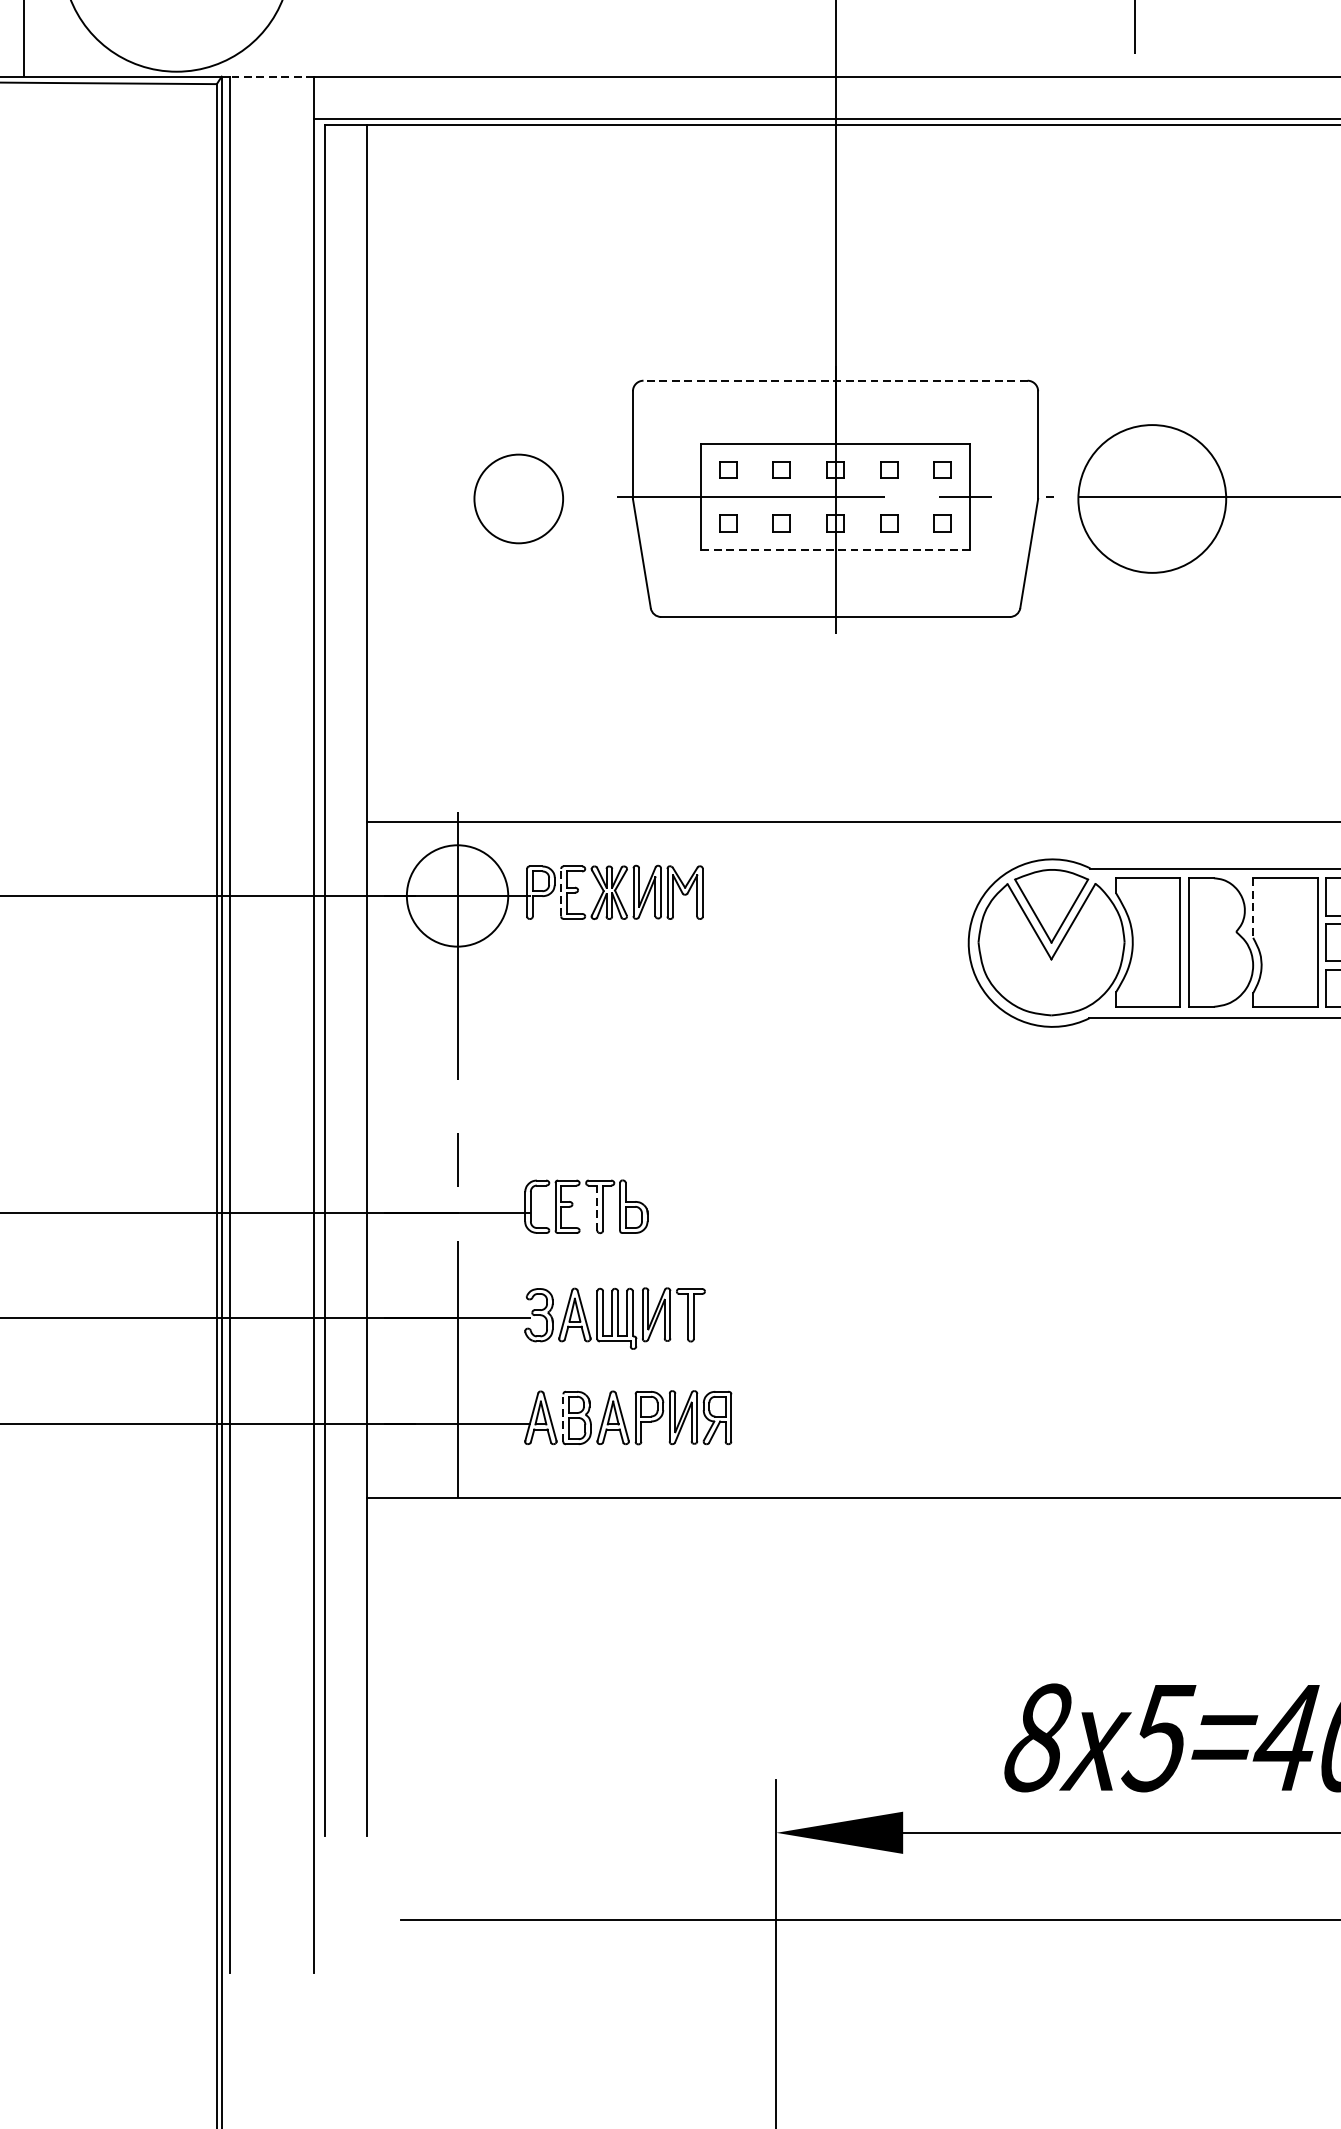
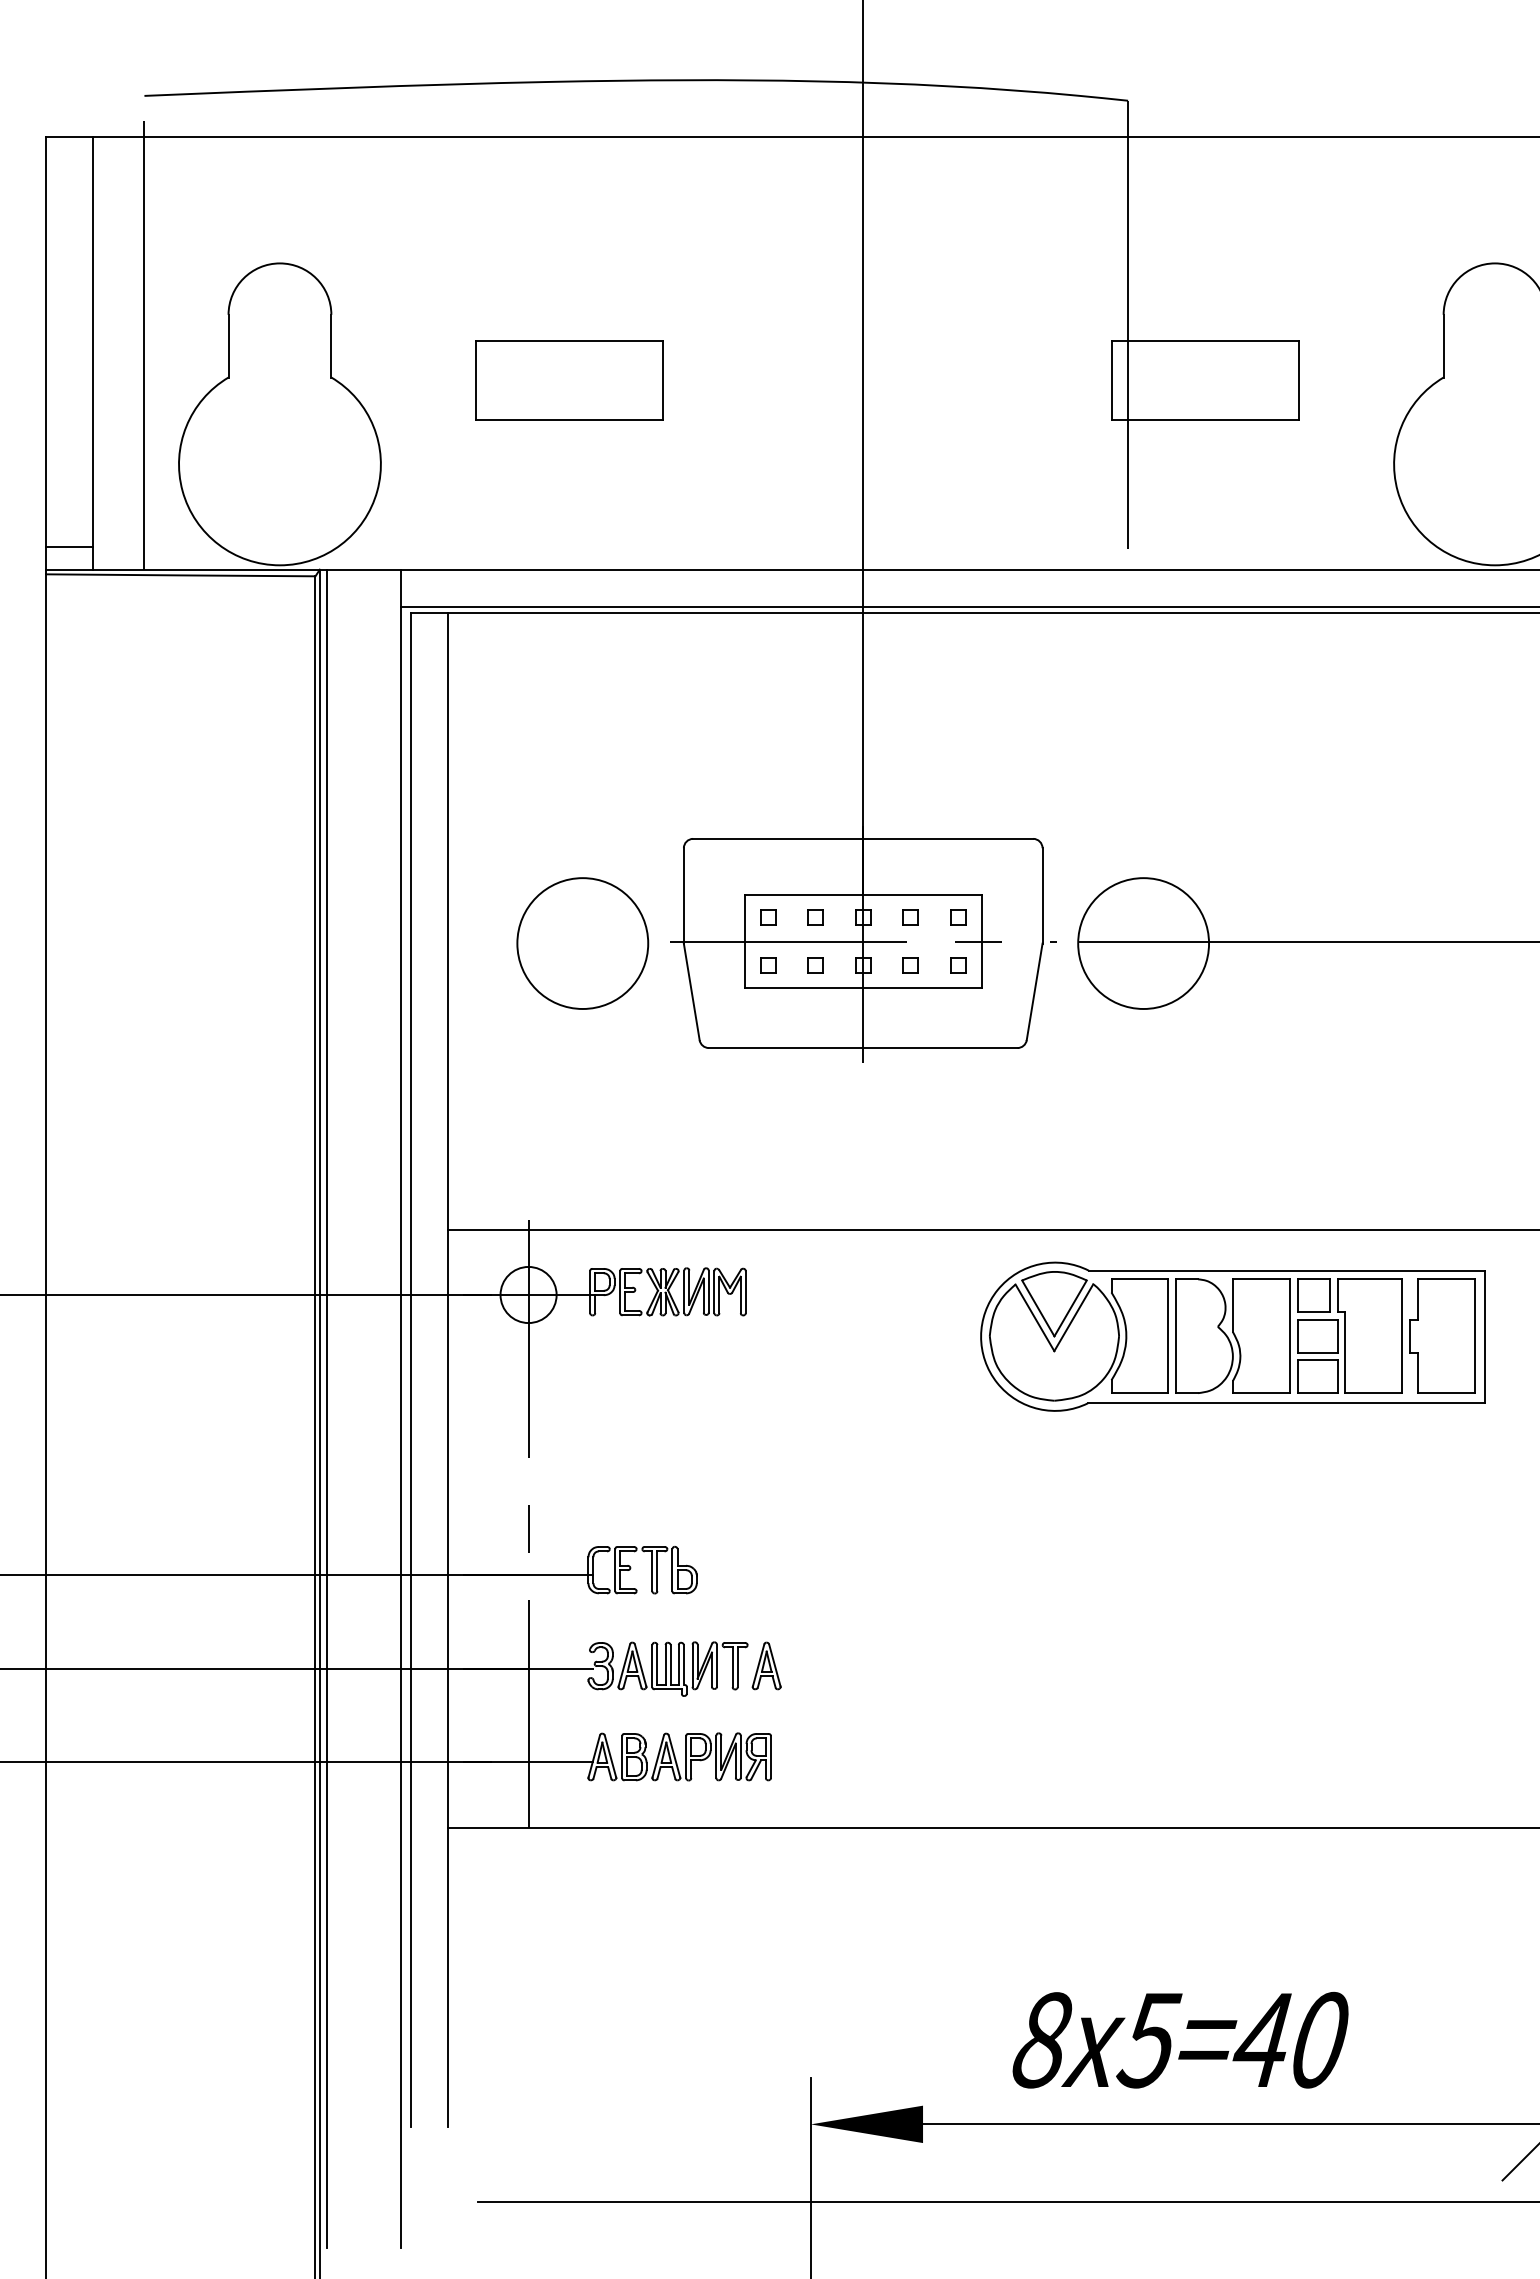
line: (271, 76) -> (363, 569), dashed -> solid
line: (834, 380) -> (862, 838), dashed -> solid
circle: (518, 498) -> (582, 943), size x1.67
line: (835, 549) -> (863, 988), dashed -> solid
line: (561, 893) -> (620, 1292), dashed -> solid
circle: (457, 895) -> (528, 1294), size x0.62
line: (1252, 908) -> (1232, 1306), dashed -> solid
line: (597, 1208) -> (652, 1571), dashed -> solid
part: (726, 1314) -> (766, 1665), added
line: (563, 1418) -> (622, 1757), dashed -> solid

